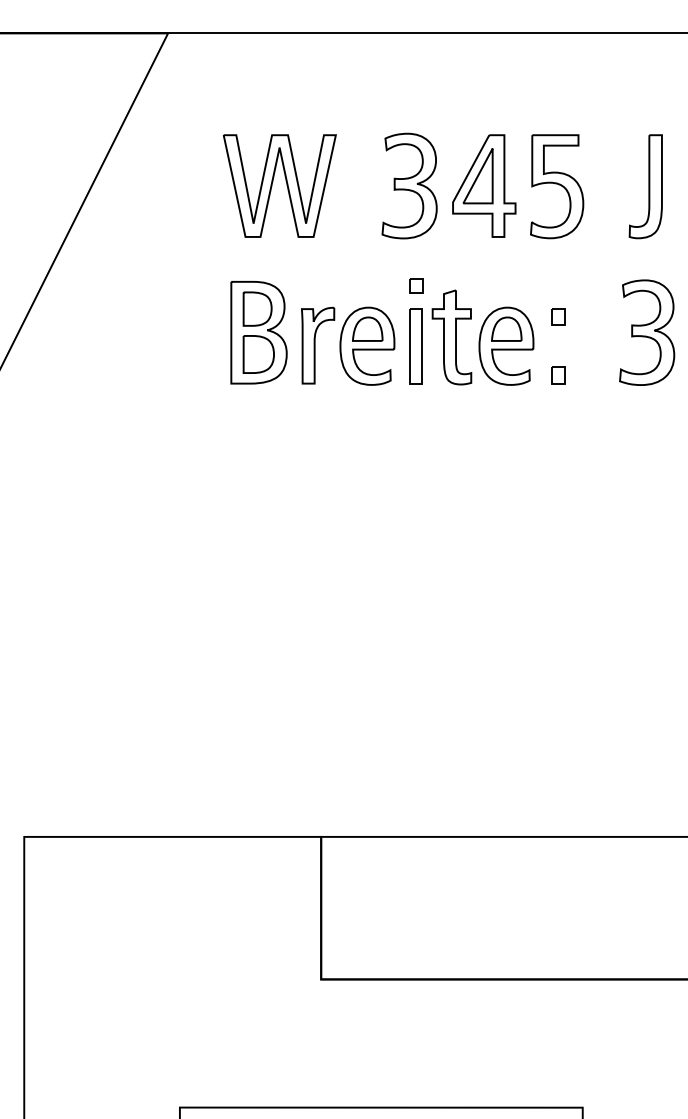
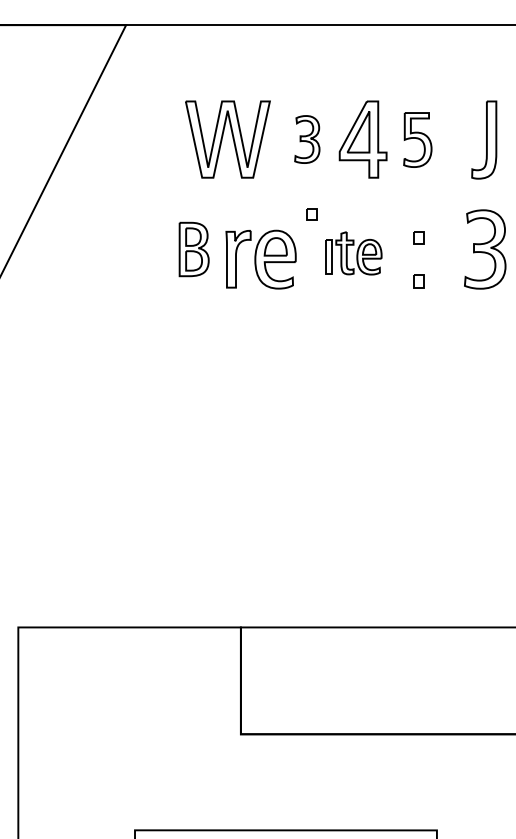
part: (279, 185) -> (227, 139), moved
part: (410, 185) -> (307, 139), size x0.6
part: (556, 185) -> (417, 139), size x0.7
part: (257, 332) -> (193, 249), size x0.7
part: (471, 338) -> (353, 253), size x0.6

